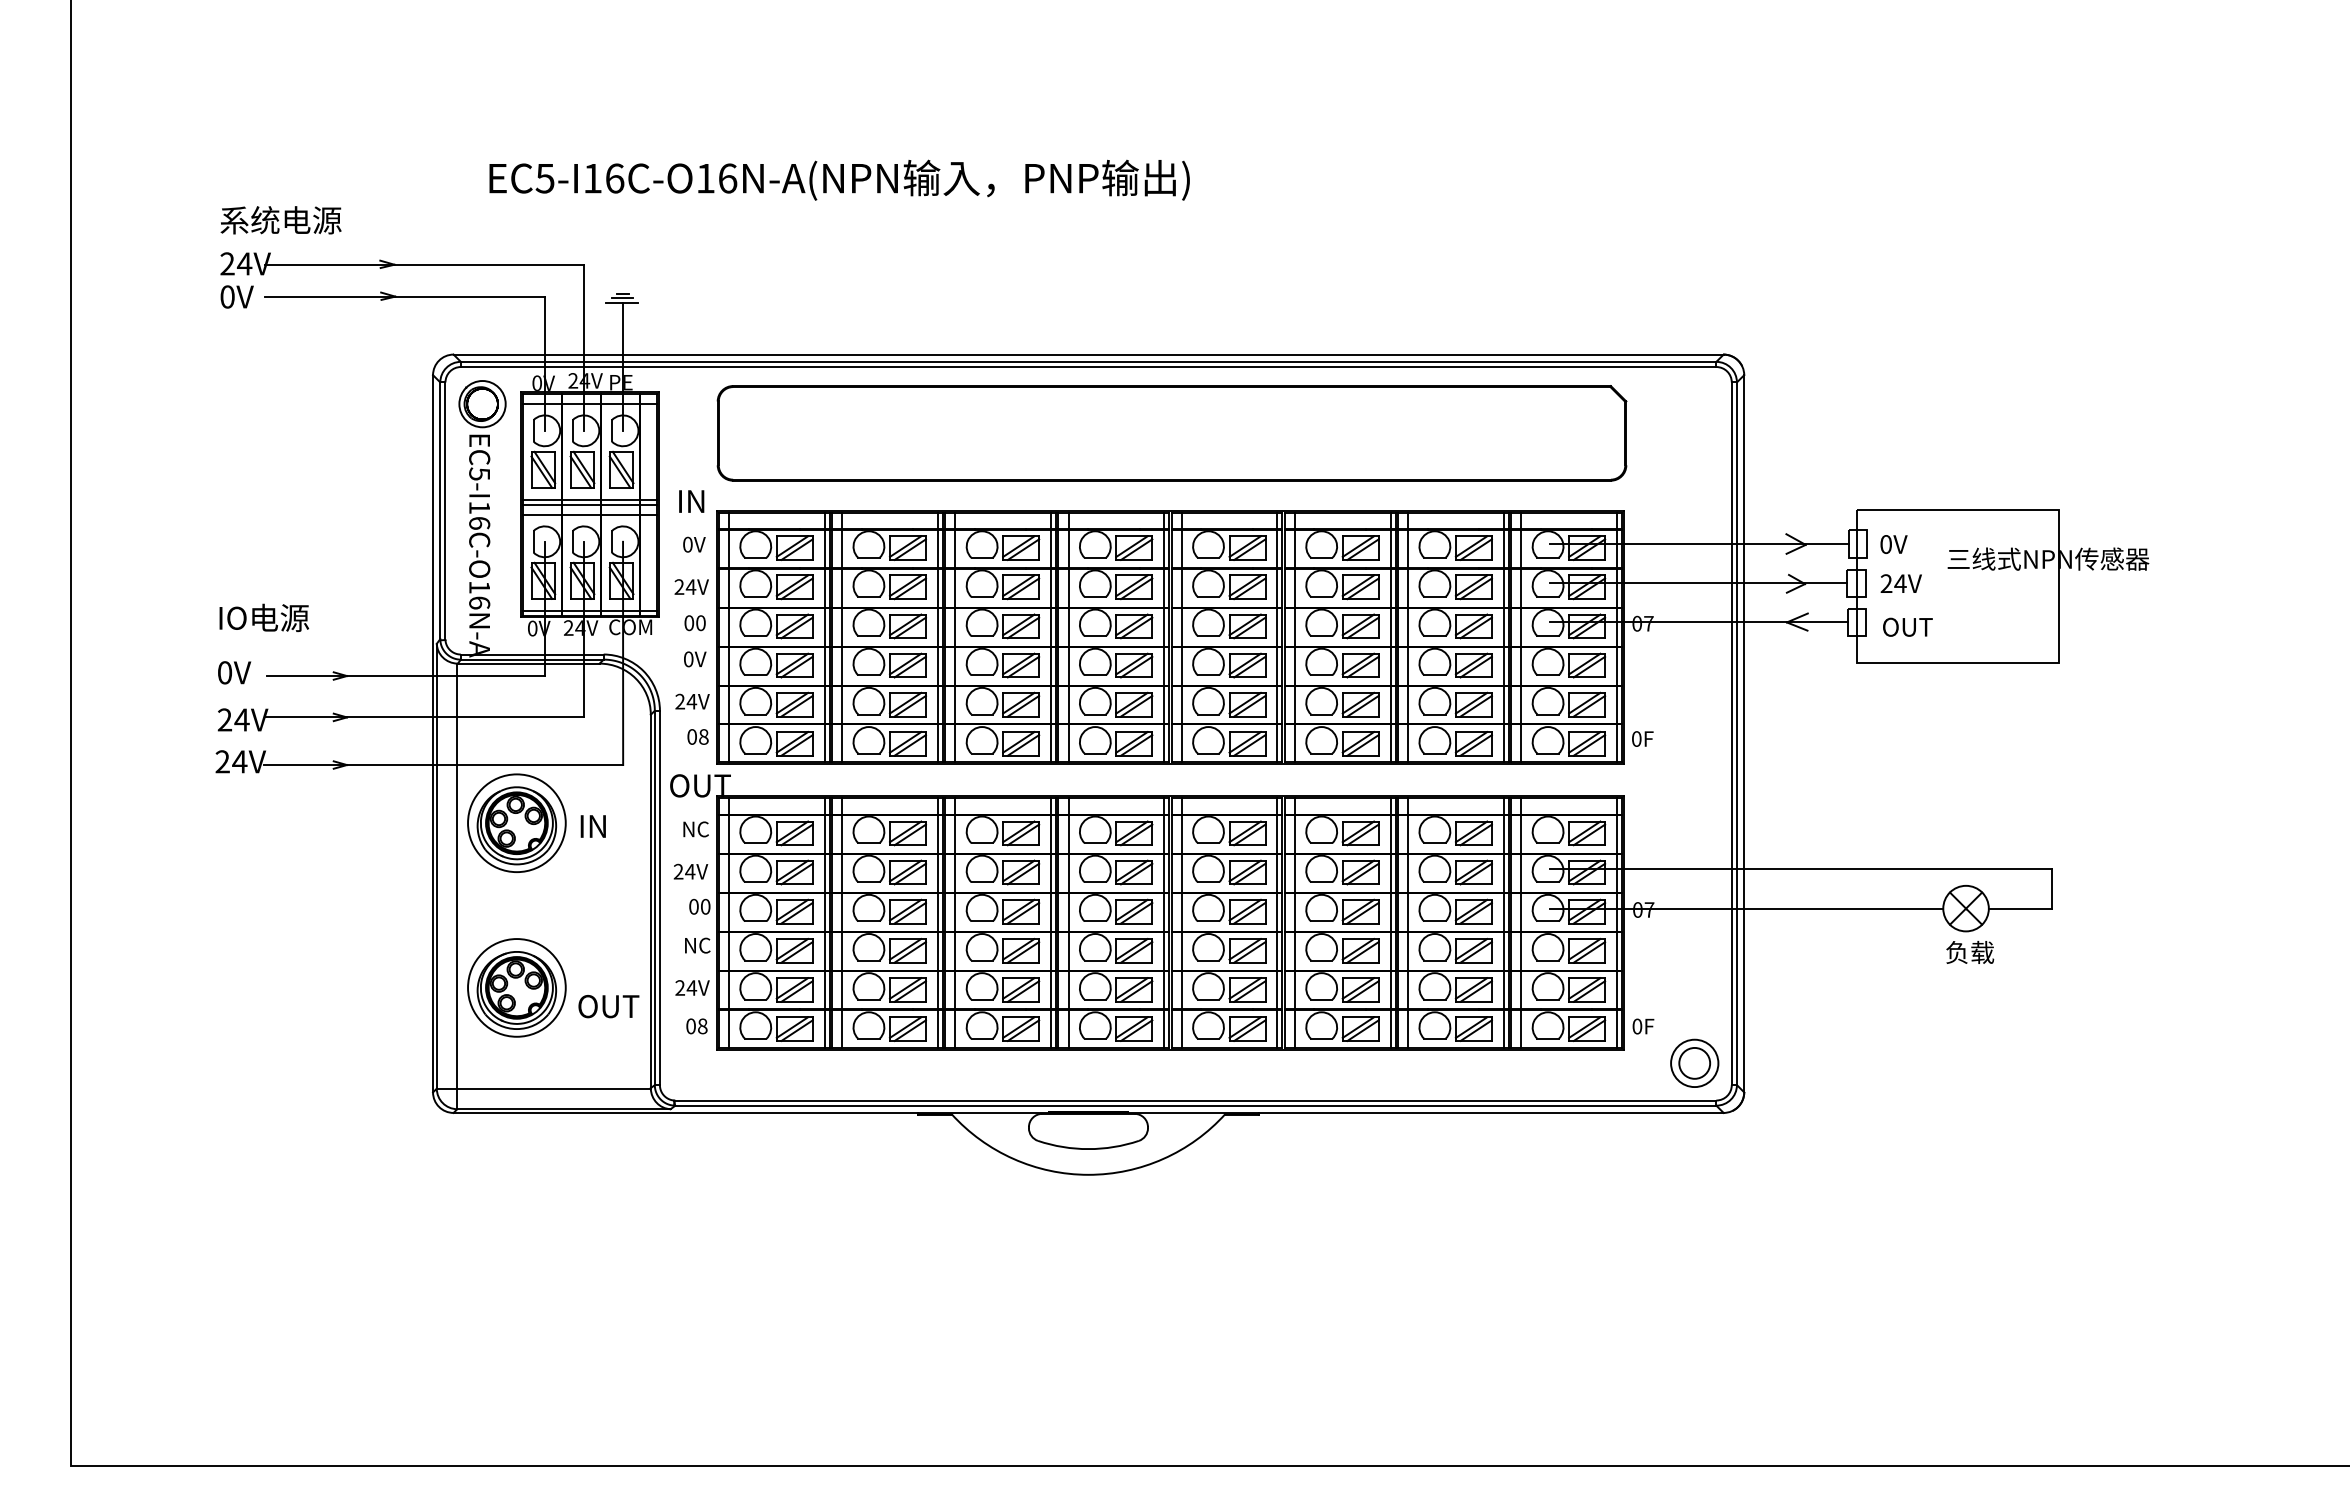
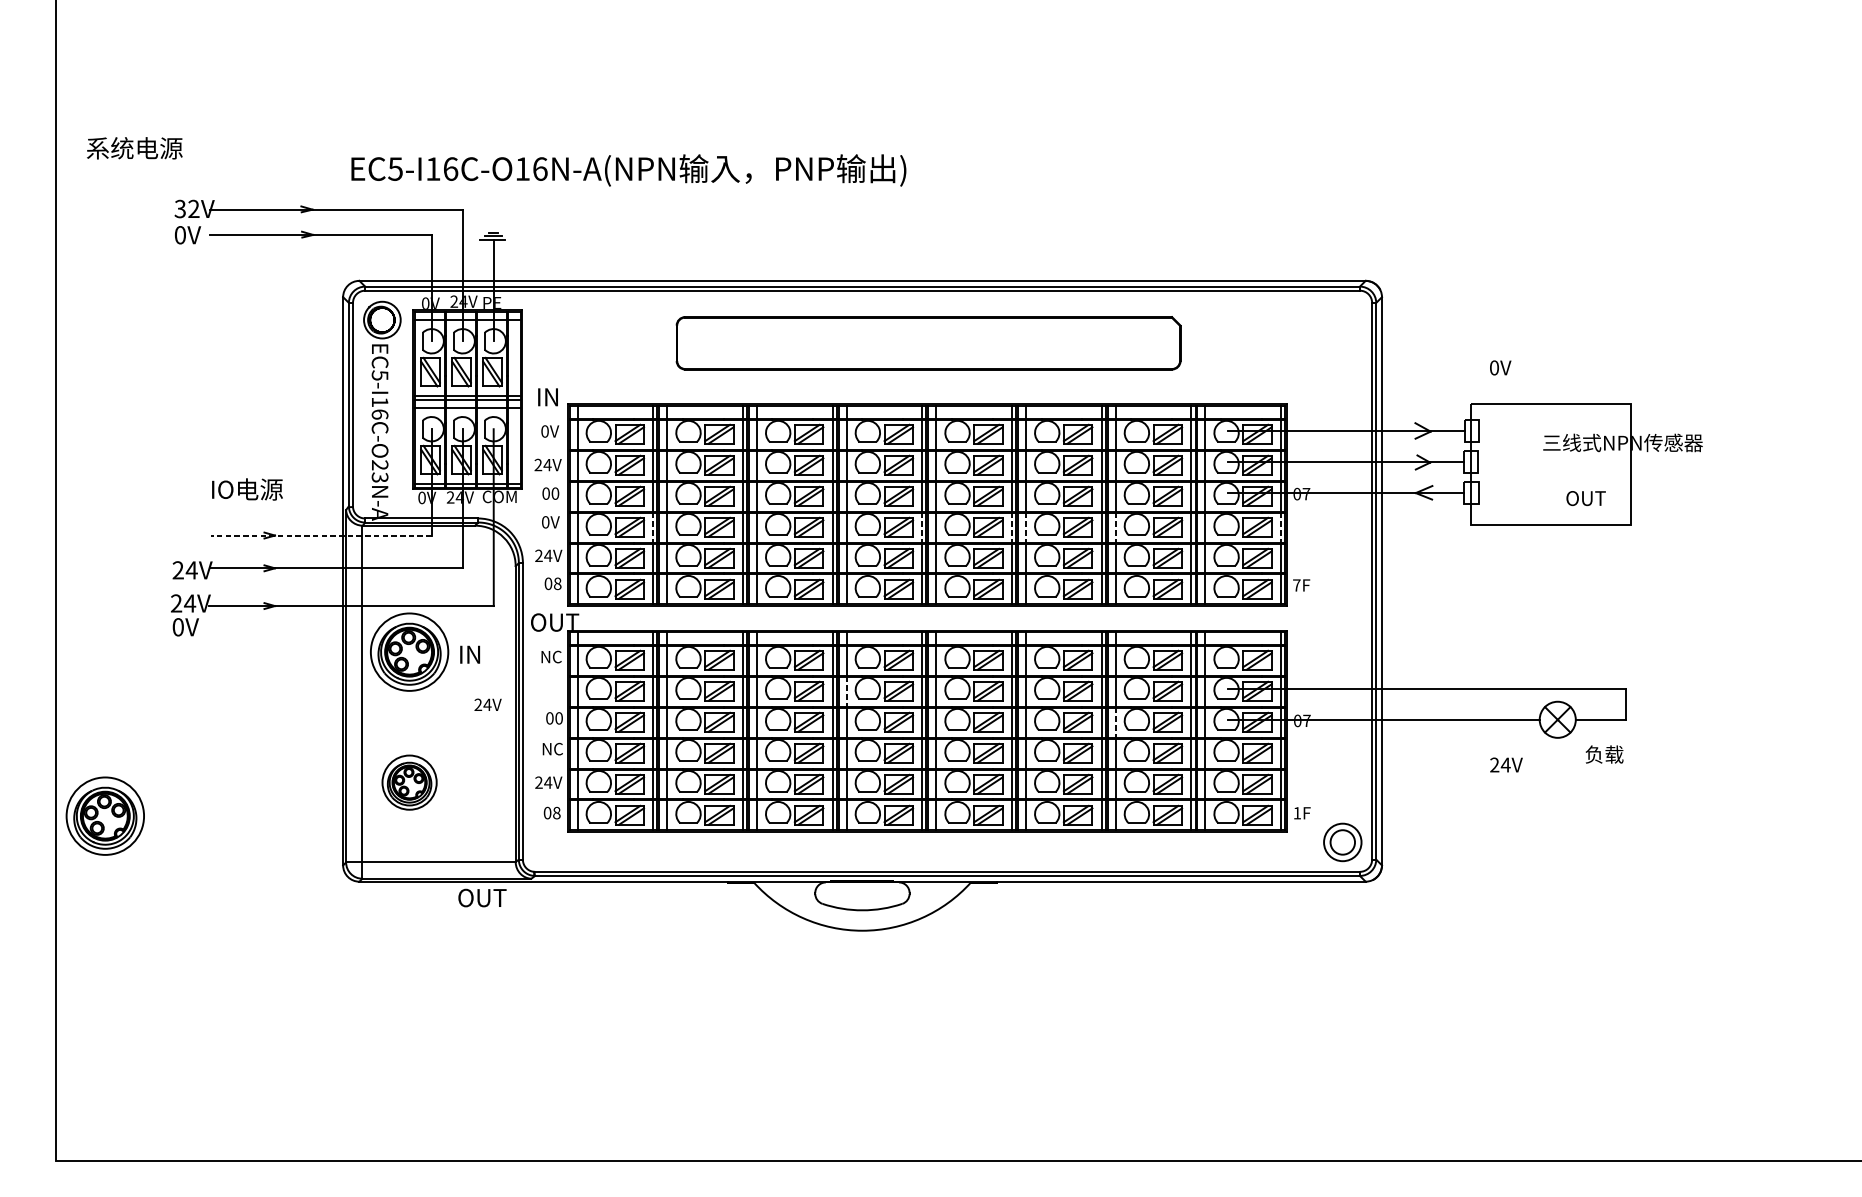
text: (839, 179) -> (628, 169), moved
text: (280, 220) -> (134, 148), moved
text: (236, 263) -> (187, 208), 24V -> 32V
part: (1171, 433) -> (928, 343), size x0.7
text: (1893, 544) -> (1500, 367), moved
text: (1900, 583) -> (1505, 764), moved
text: (479, 594) -> (379, 470), EC5-I16C-O16N-A -> EC5-I16C-O23N-A
text: (264, 617) -> (247, 489), moved
text: (1907, 626) -> (1585, 497), moved
line: (824, 666) -> (653, 527), solid -> dashed
line: (1164, 666) -> (922, 527), solid -> dashed
line: (1277, 666) -> (1012, 527), solid -> dashed
line: (1295, 666) -> (1026, 527), solid -> dashed
line: (1408, 666) -> (1116, 527), solid -> dashed
line: (1616, 666) -> (1280, 527), solid -> dashed
text: (234, 672) -> (185, 627), moved
line: (405, 676) -> (321, 535), solid -> dashed
text: (1636, 738) -> (1296, 585), 0F -> 7F
text: (690, 871) -> (487, 704), moved
line: (1068, 873) -> (846, 691), solid -> dashed
line: (1408, 913) -> (1116, 723), solid -> dashed
text: (1970, 952) -> (1604, 754), moved
part: (516, 987) -> (409, 782), size x0.7
text: (608, 1006) -> (482, 897), moved
text: (1637, 1026) -> (1297, 813), 0F -> 1F
part: (132, 1029) -> (105, 815), added

